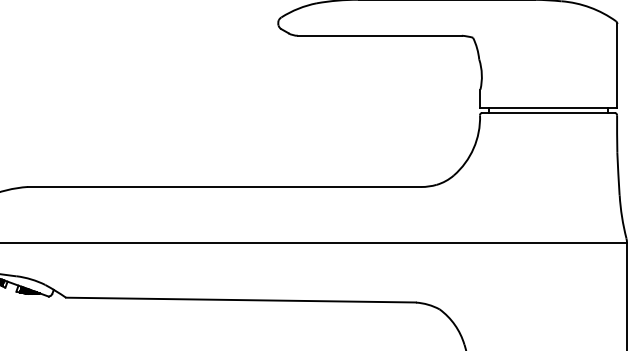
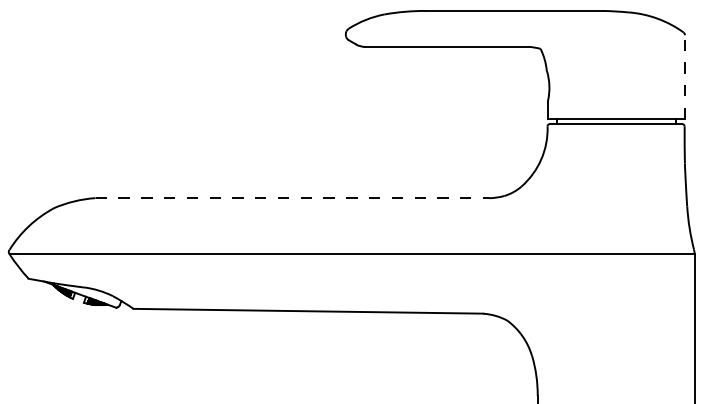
line: (616, 65) -> (684, 76), solid -> dashed
line: (224, 187) -> (292, 198), solid -> dashed

